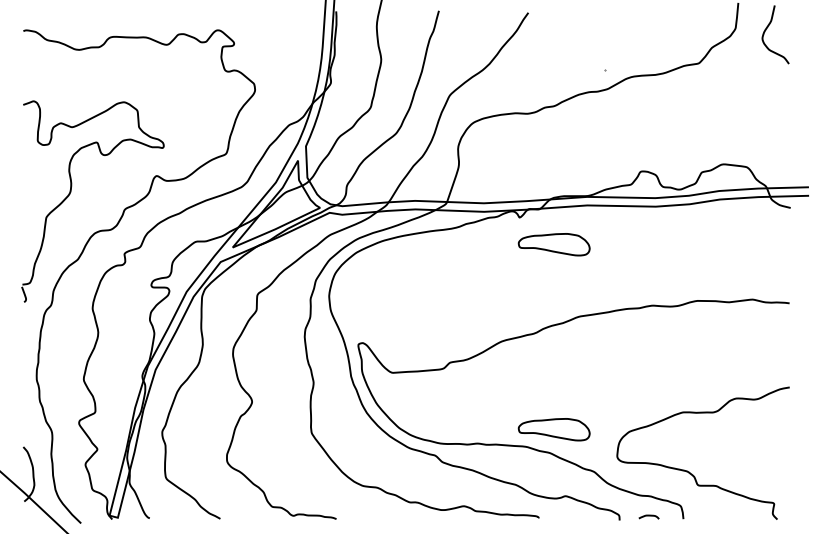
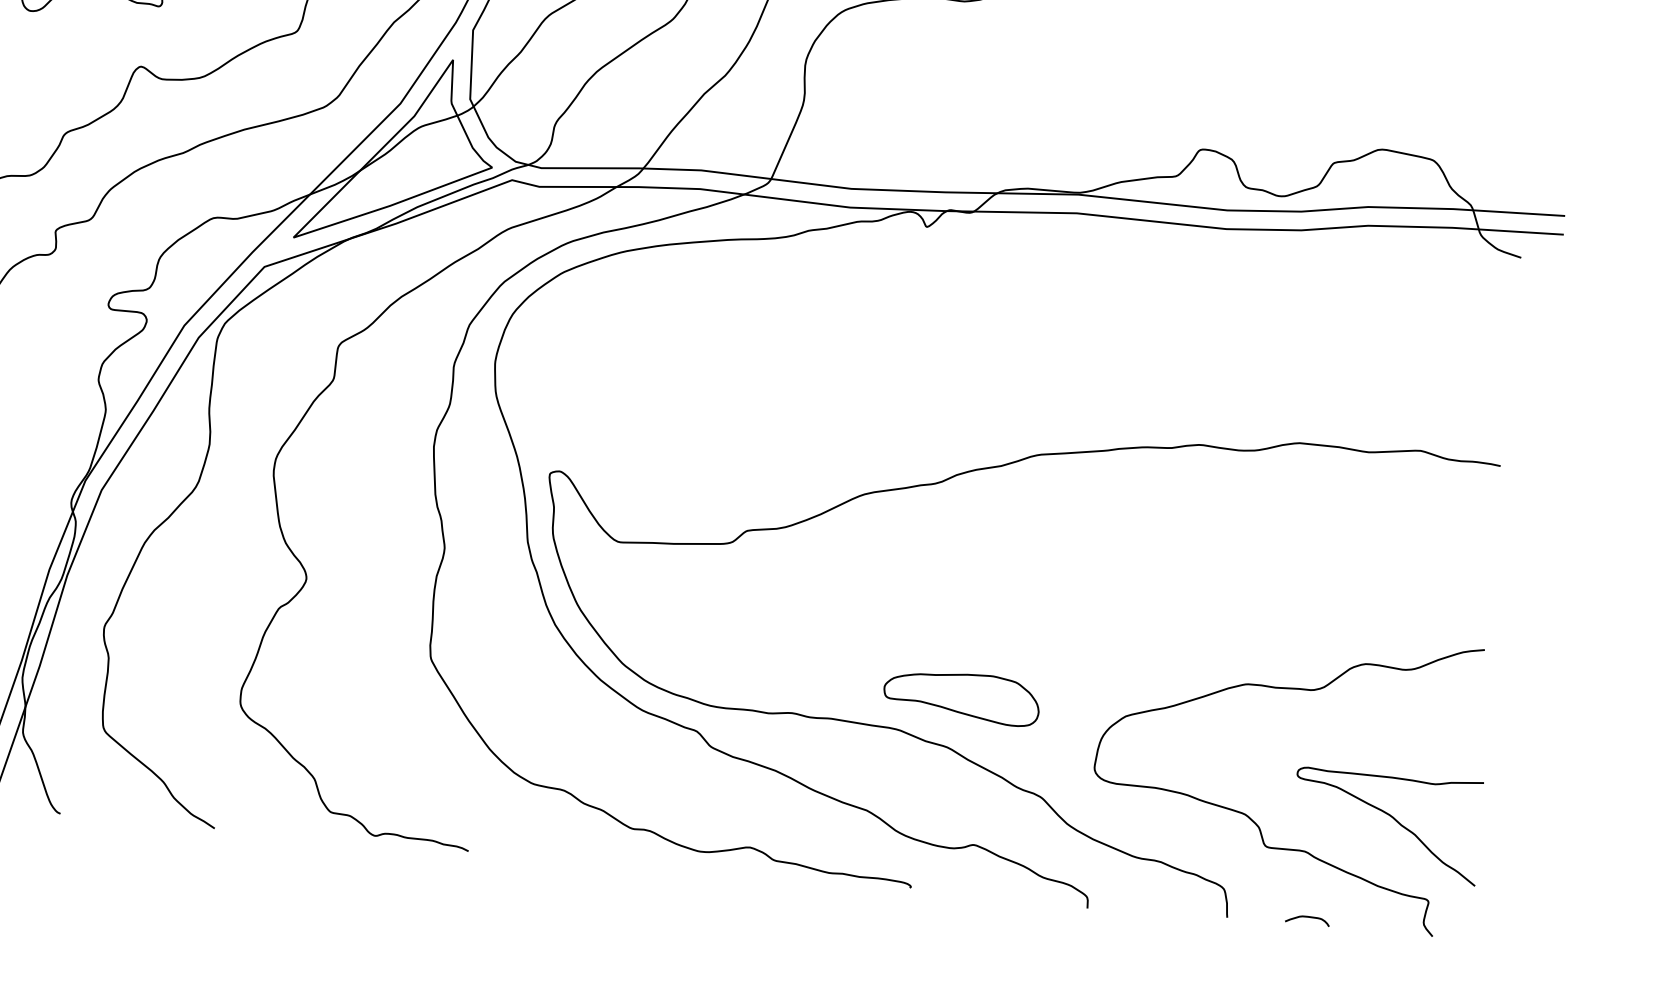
part: (553, 244) -> (995, 292), removed
curve: (754, 468) -> (1392, 820), added
curve: (648, 516) -> (1306, 918), moved

